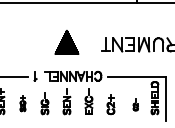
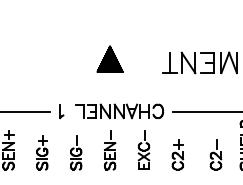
part: (66, 42) -> (109, 59), size x0.71
part: (22, 103) -> (41, 153), size x1.43
part: (135, 104) -> (215, 154), size x1.67

